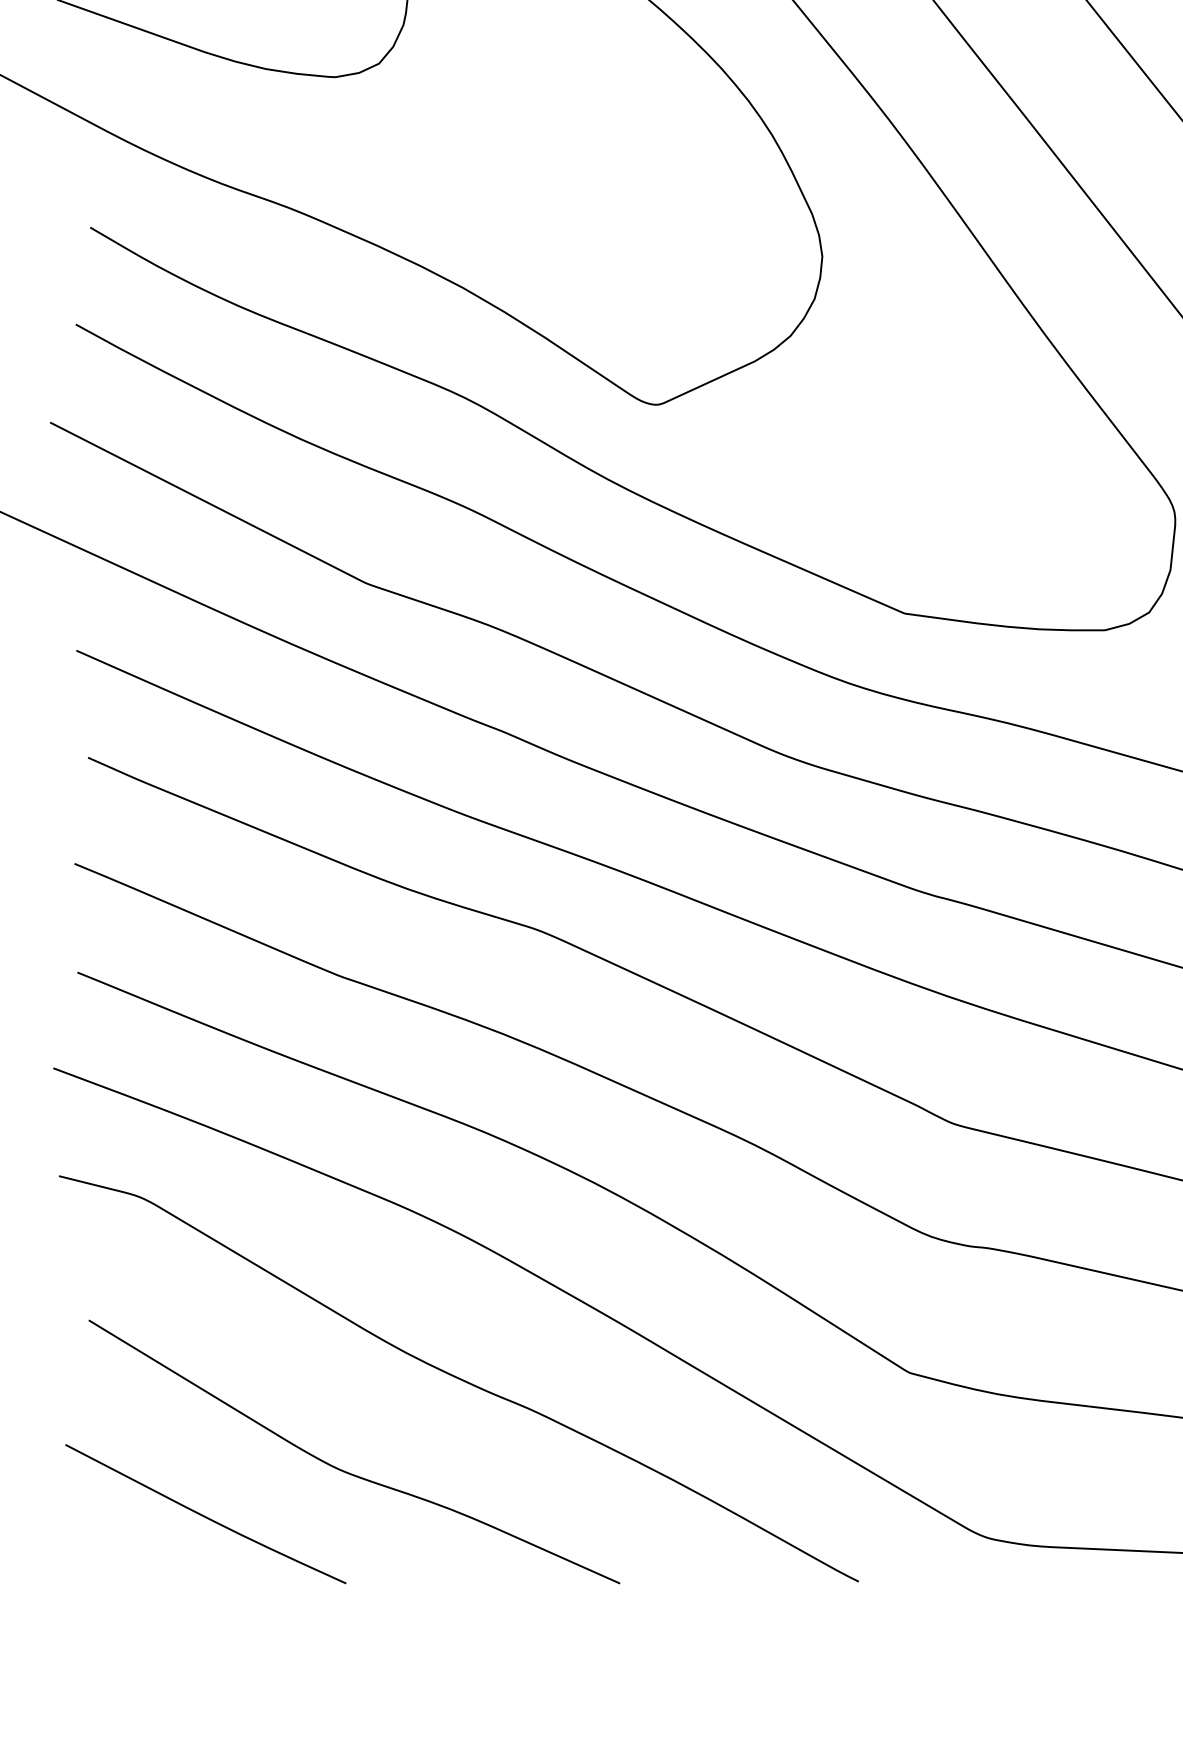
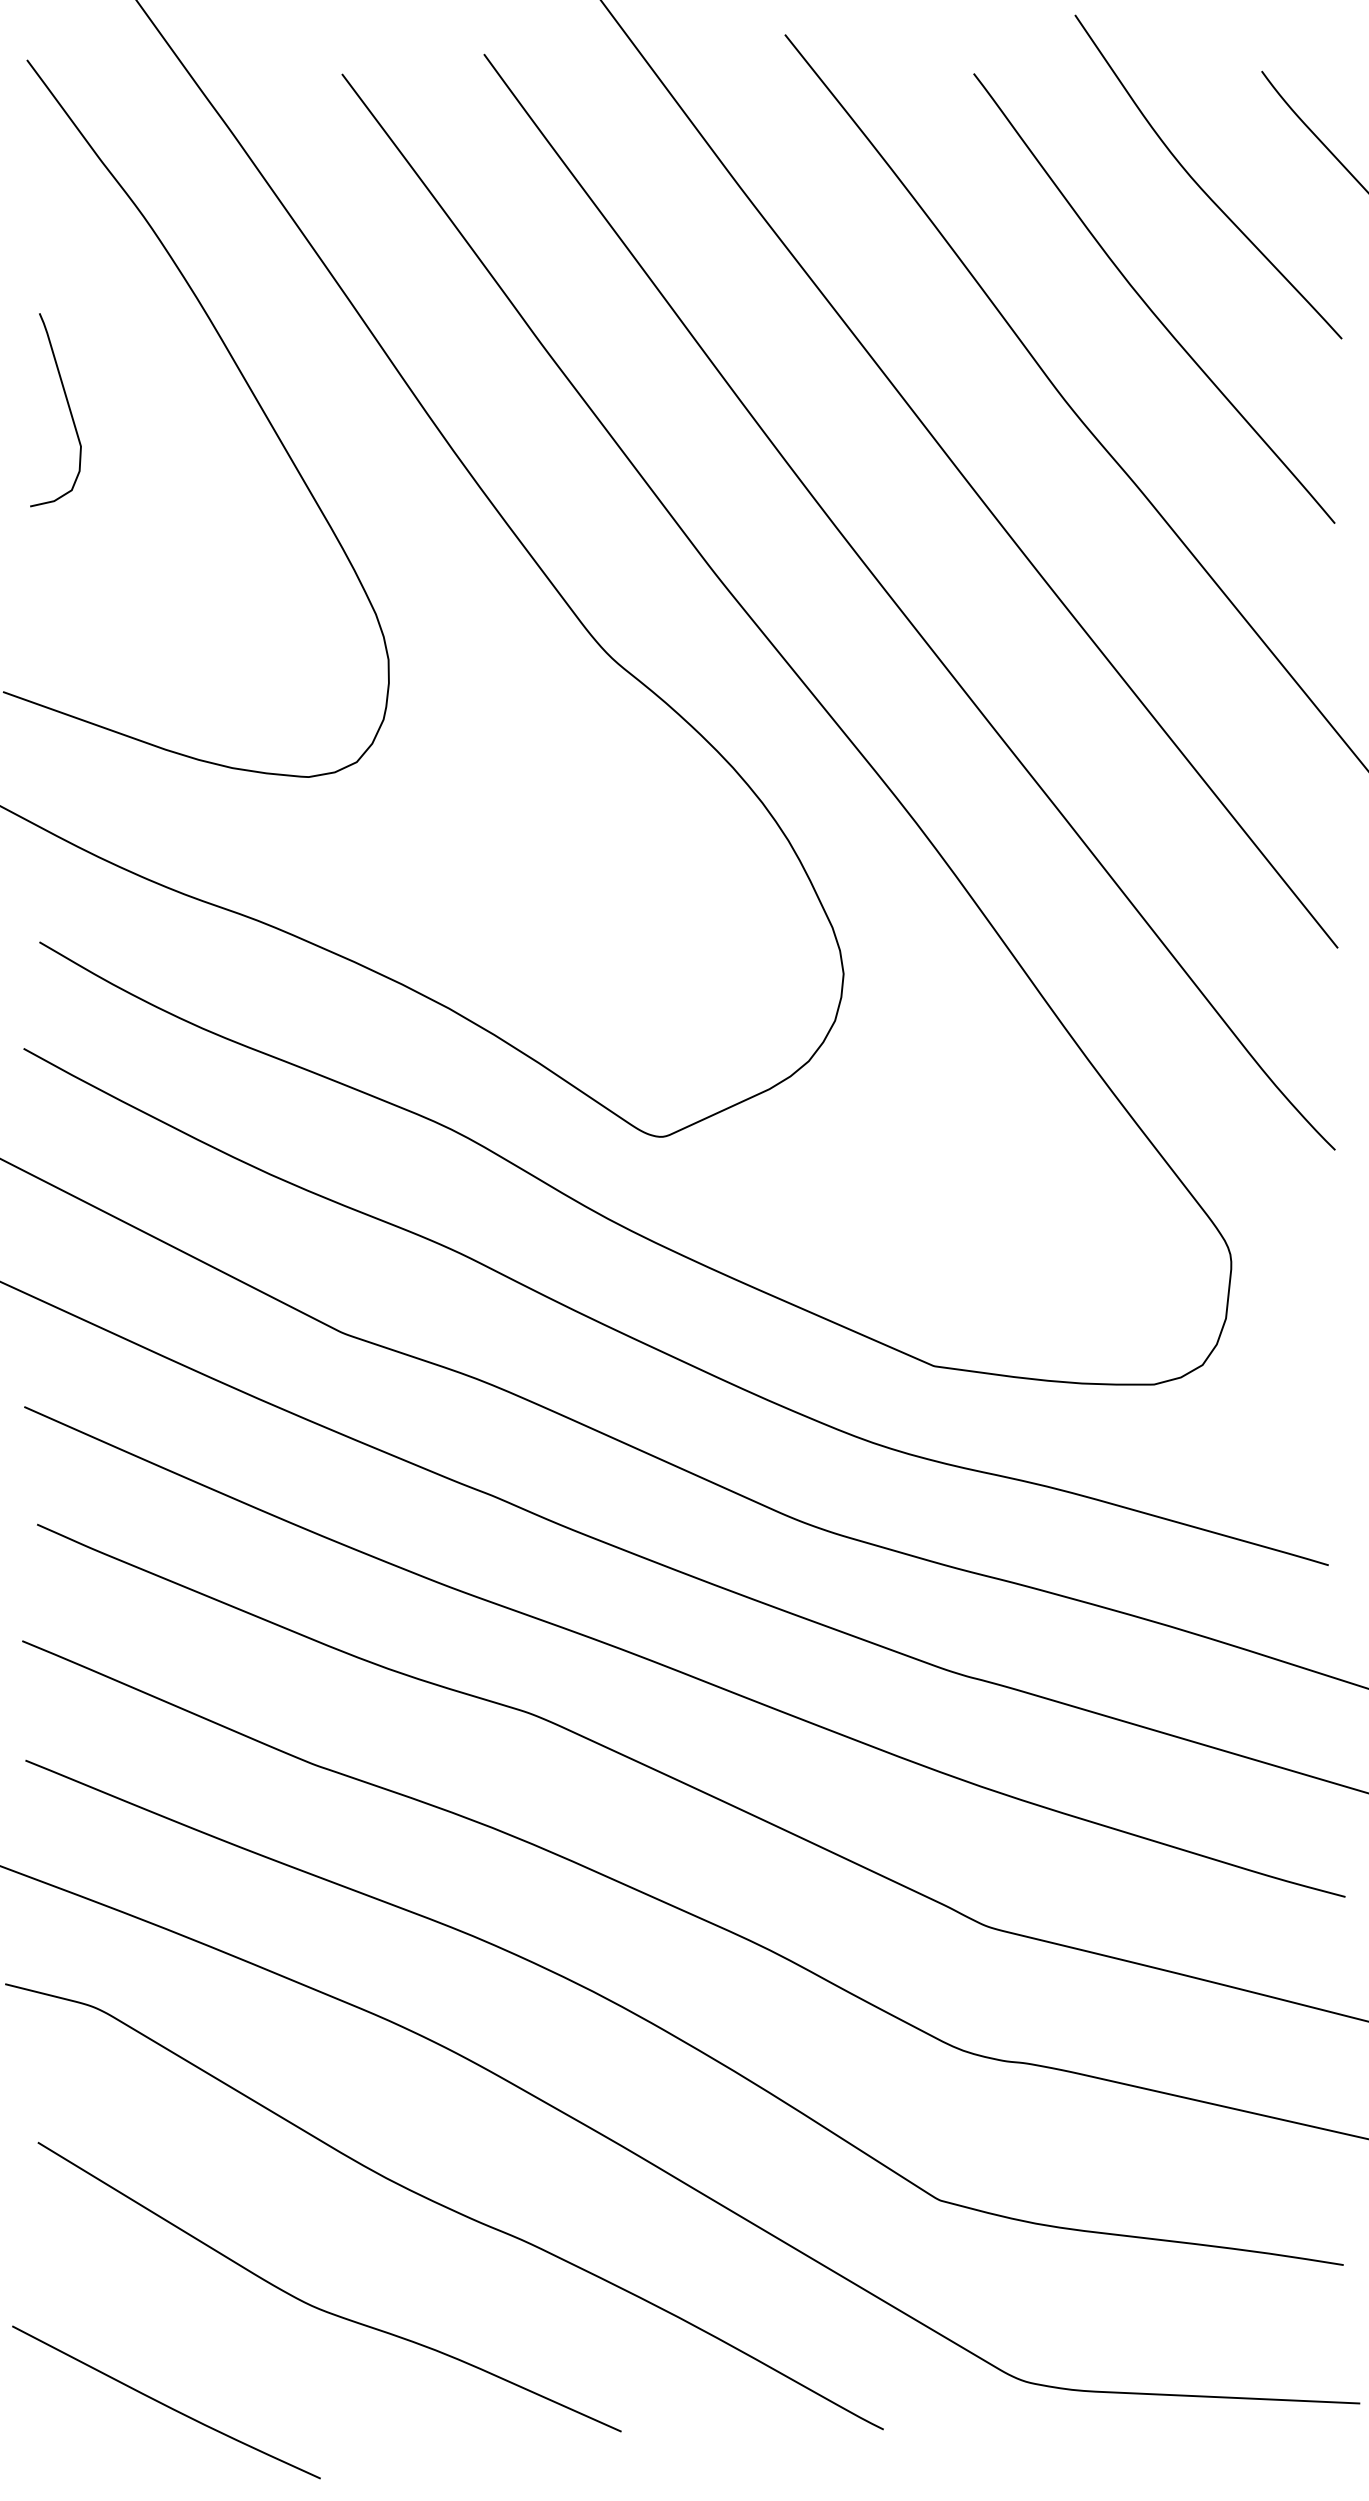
curve: (205, 1516) -> (166, 2404), moved

